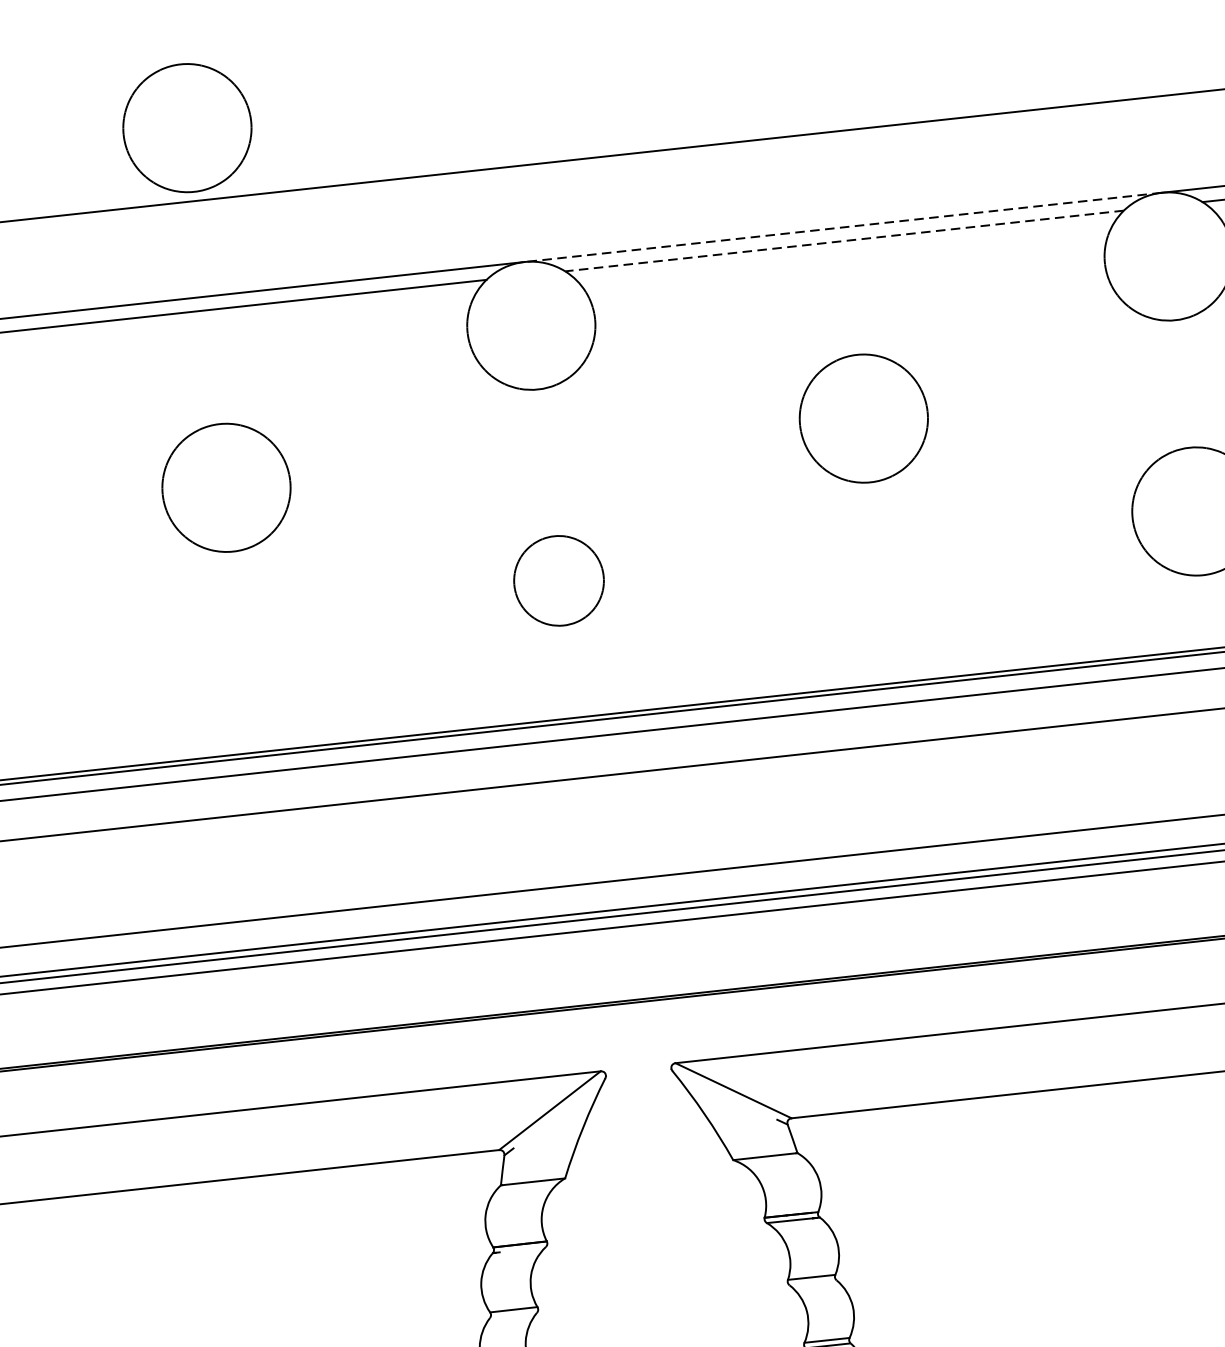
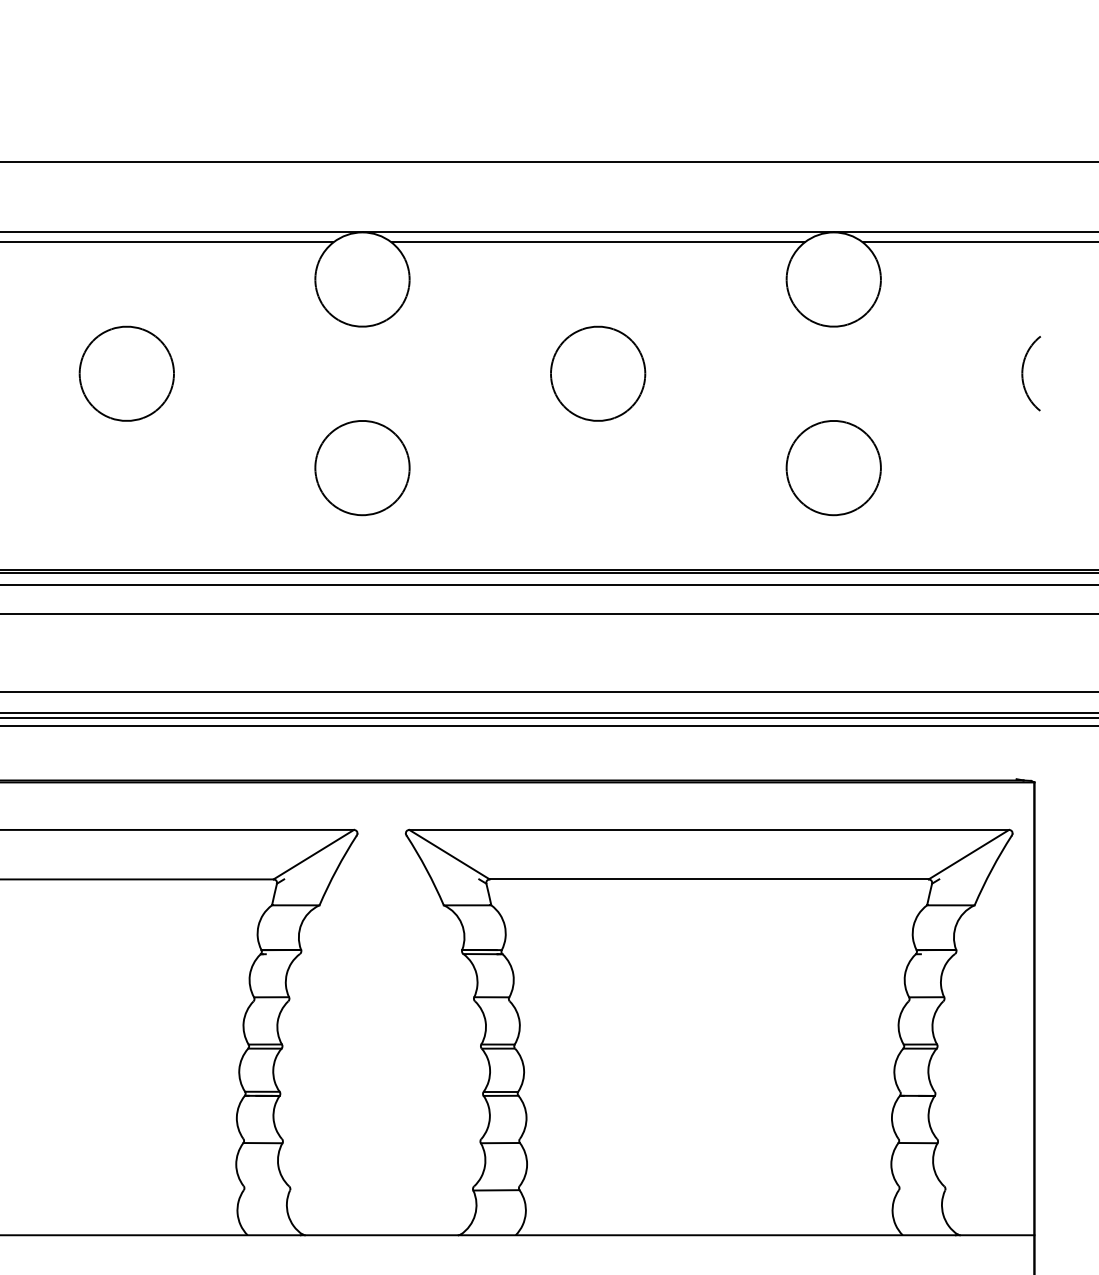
part: (186, 127) -> (126, 107), removed
line: (843, 227) -> (598, 232), dashed -> solid
line: (845, 240) -> (598, 242), dashed -> solid
part: (559, 581) -> (362, 468), size x1.43

